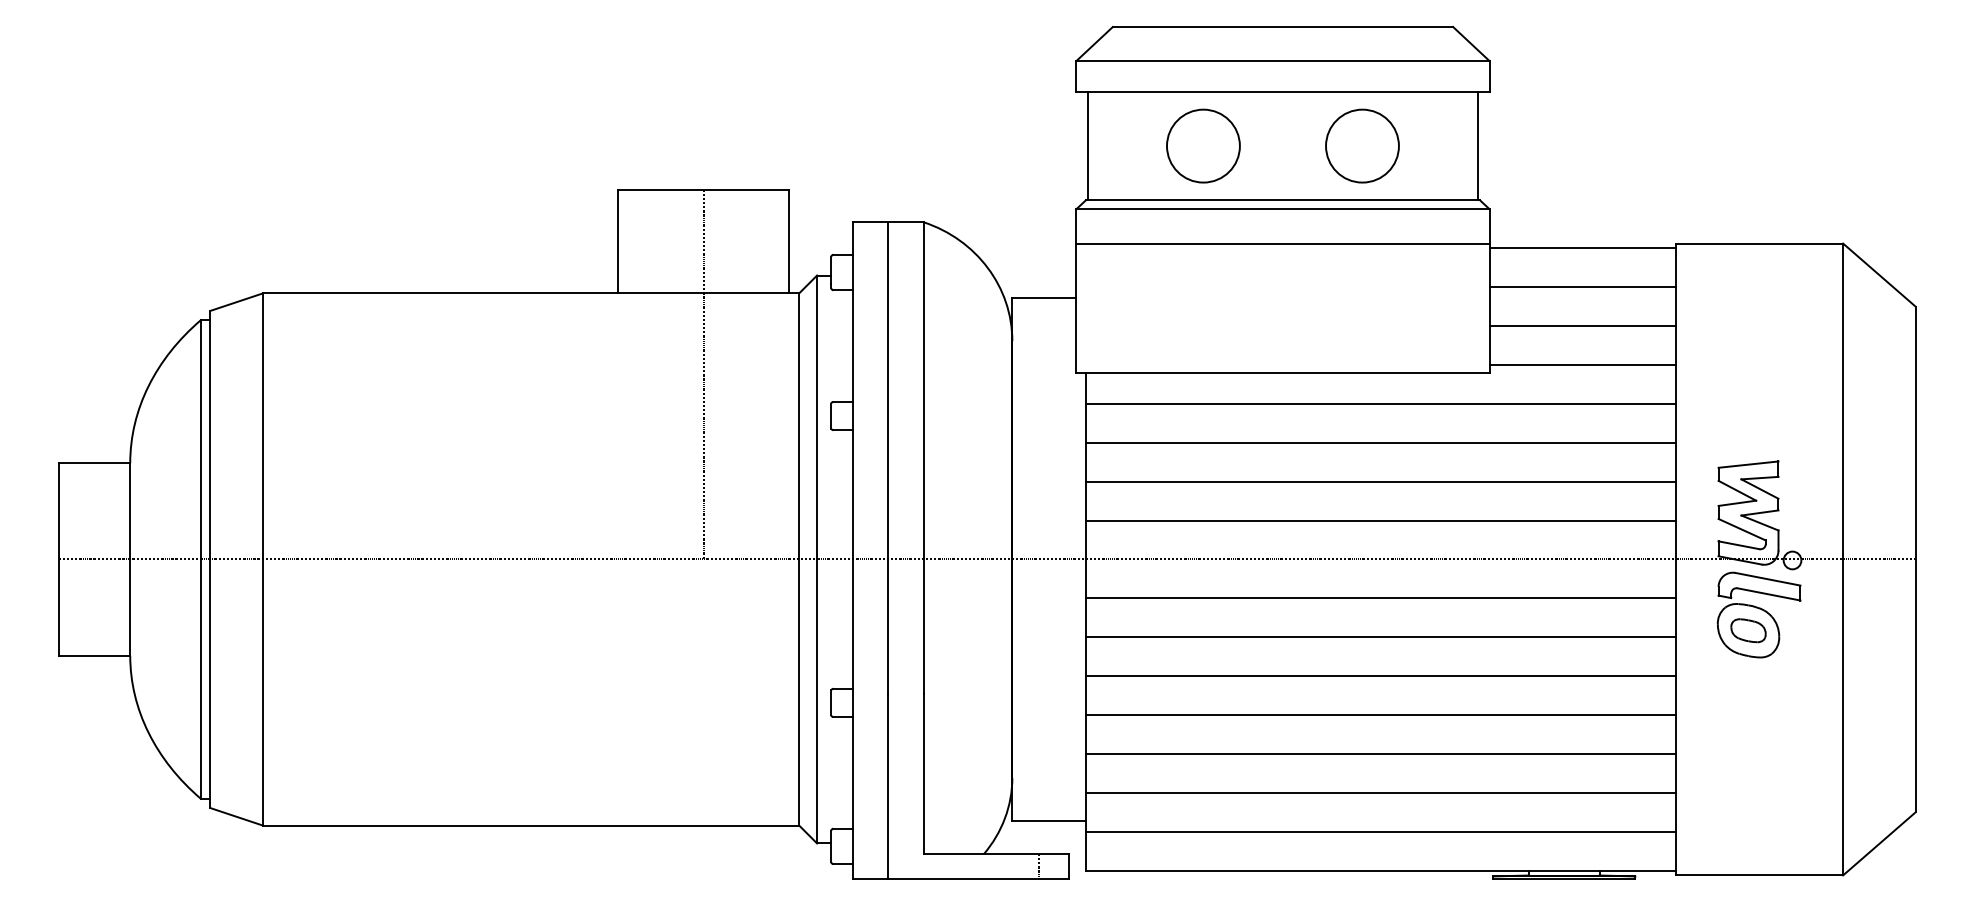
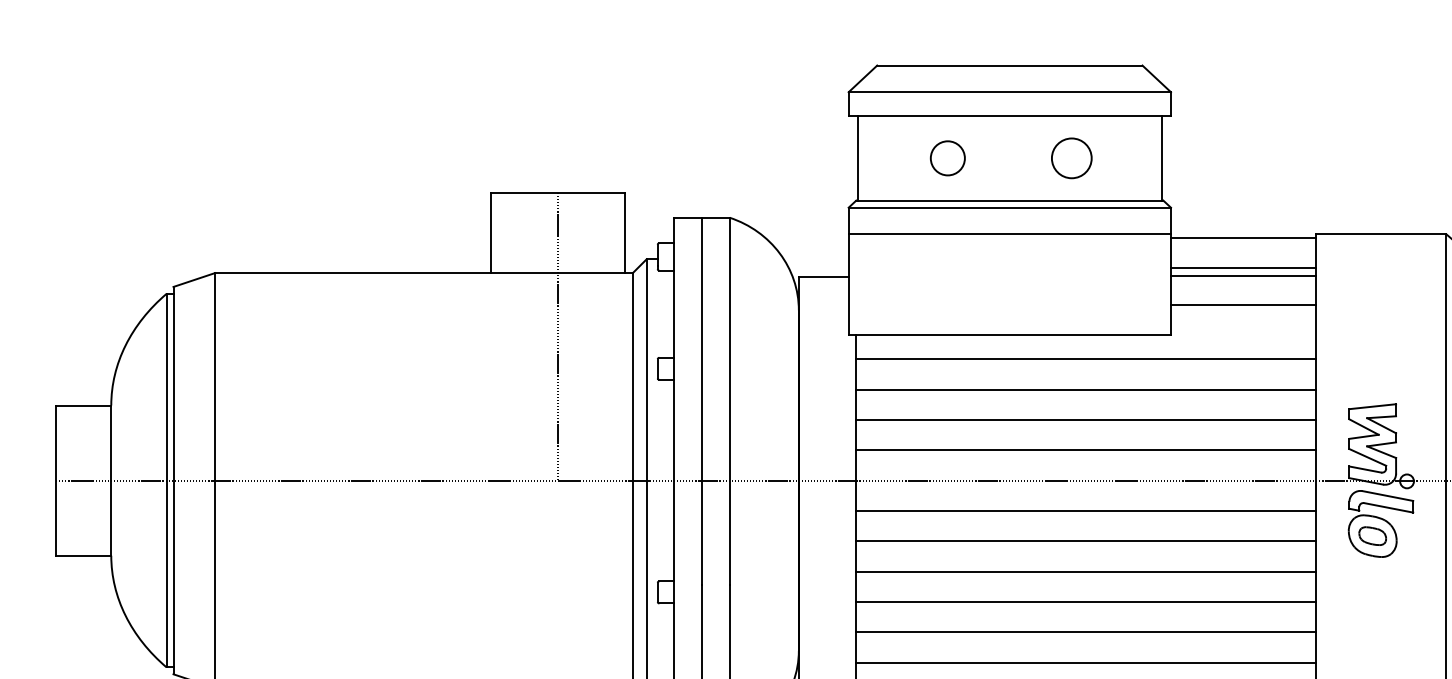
circle: (1203, 145) -> (947, 157), size x0.6
circle: (1362, 145) -> (1071, 157), size x0.7
line: (1582, 325) -> (1243, 275), moved
line: (1582, 364) -> (1243, 305), moved

